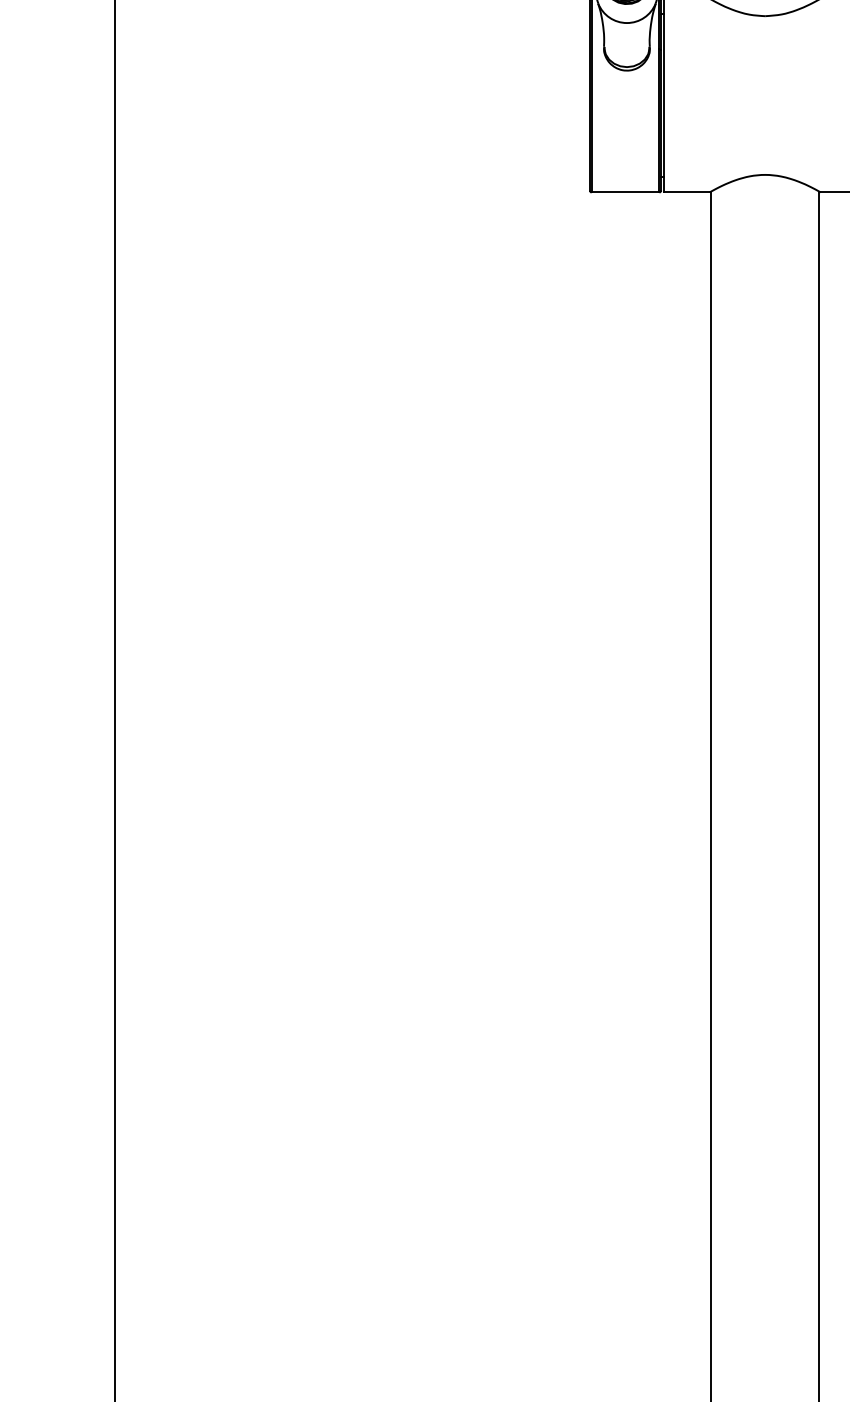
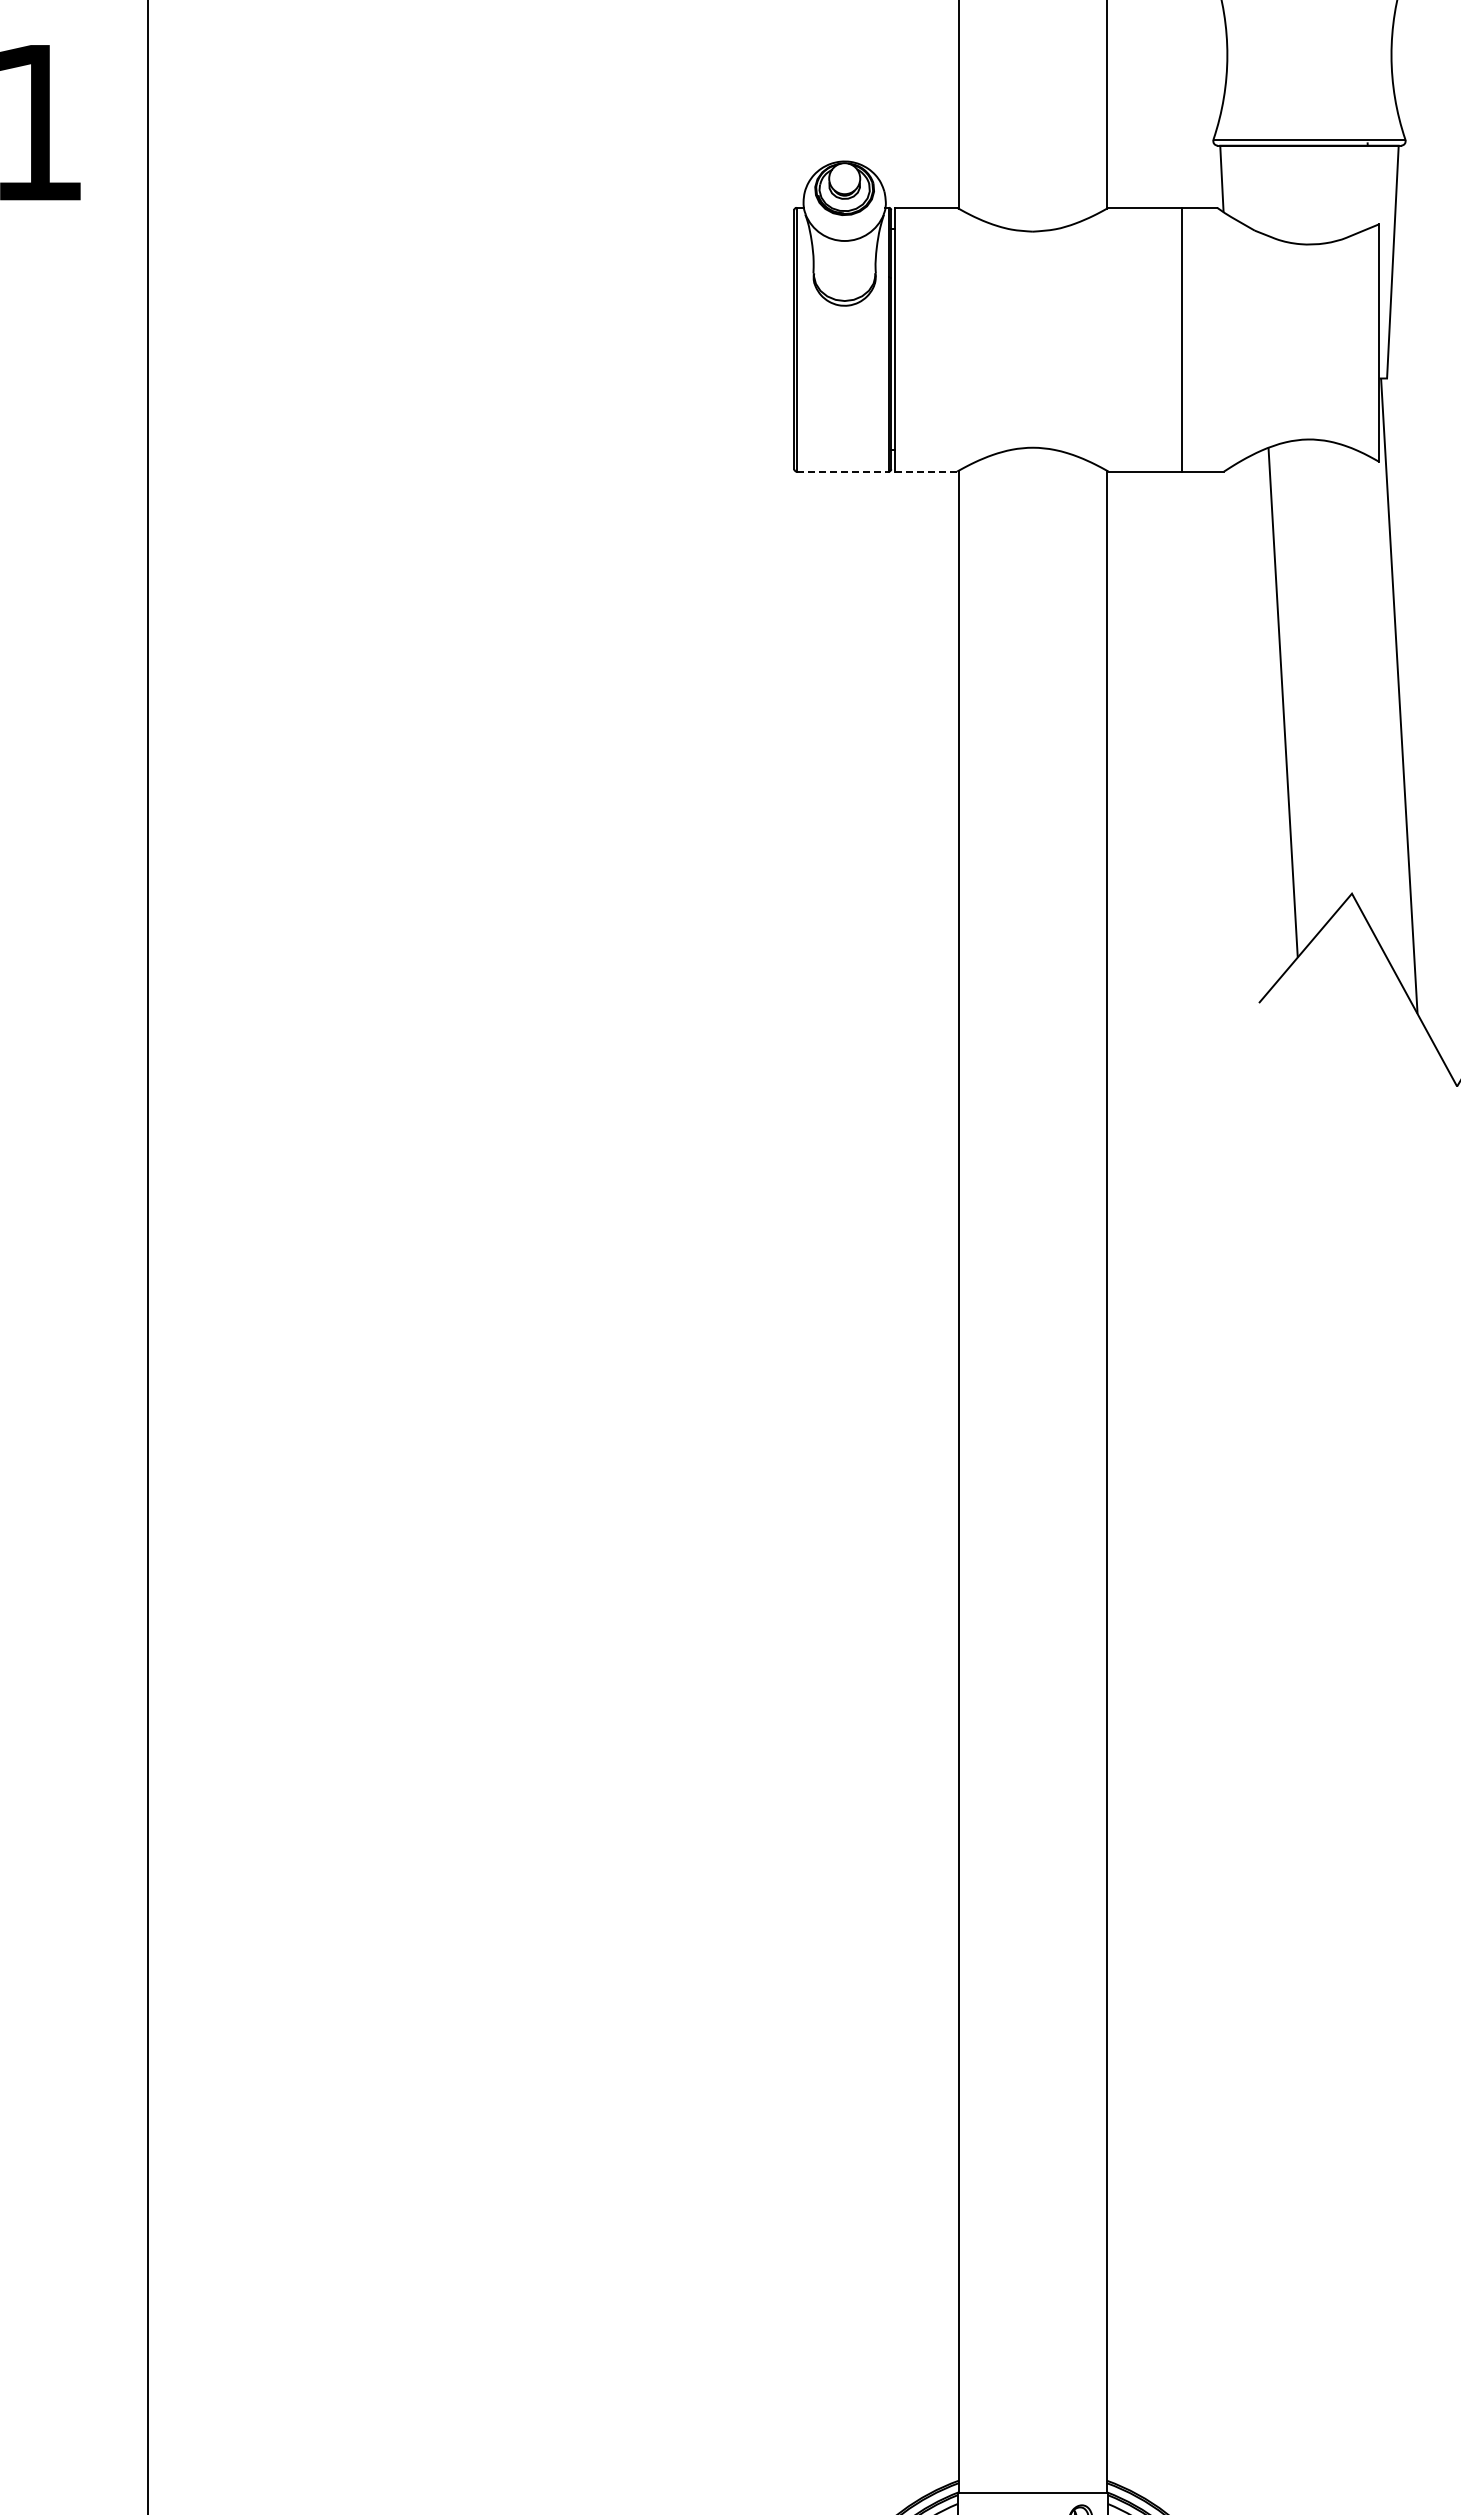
line: (626, 192) -> (843, 471), solid -> dashed
line: (687, 192) -> (926, 471), solid -> dashed

